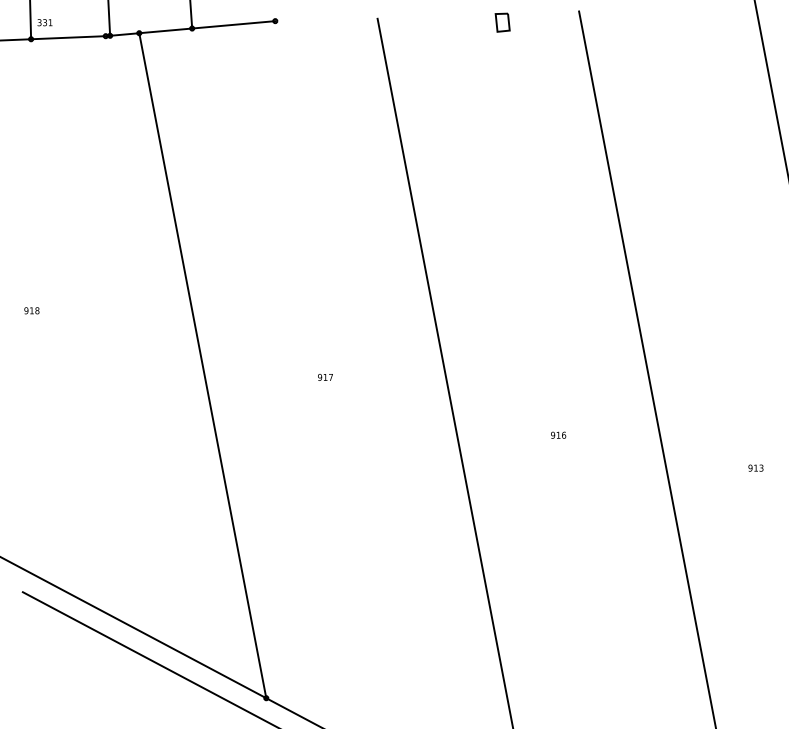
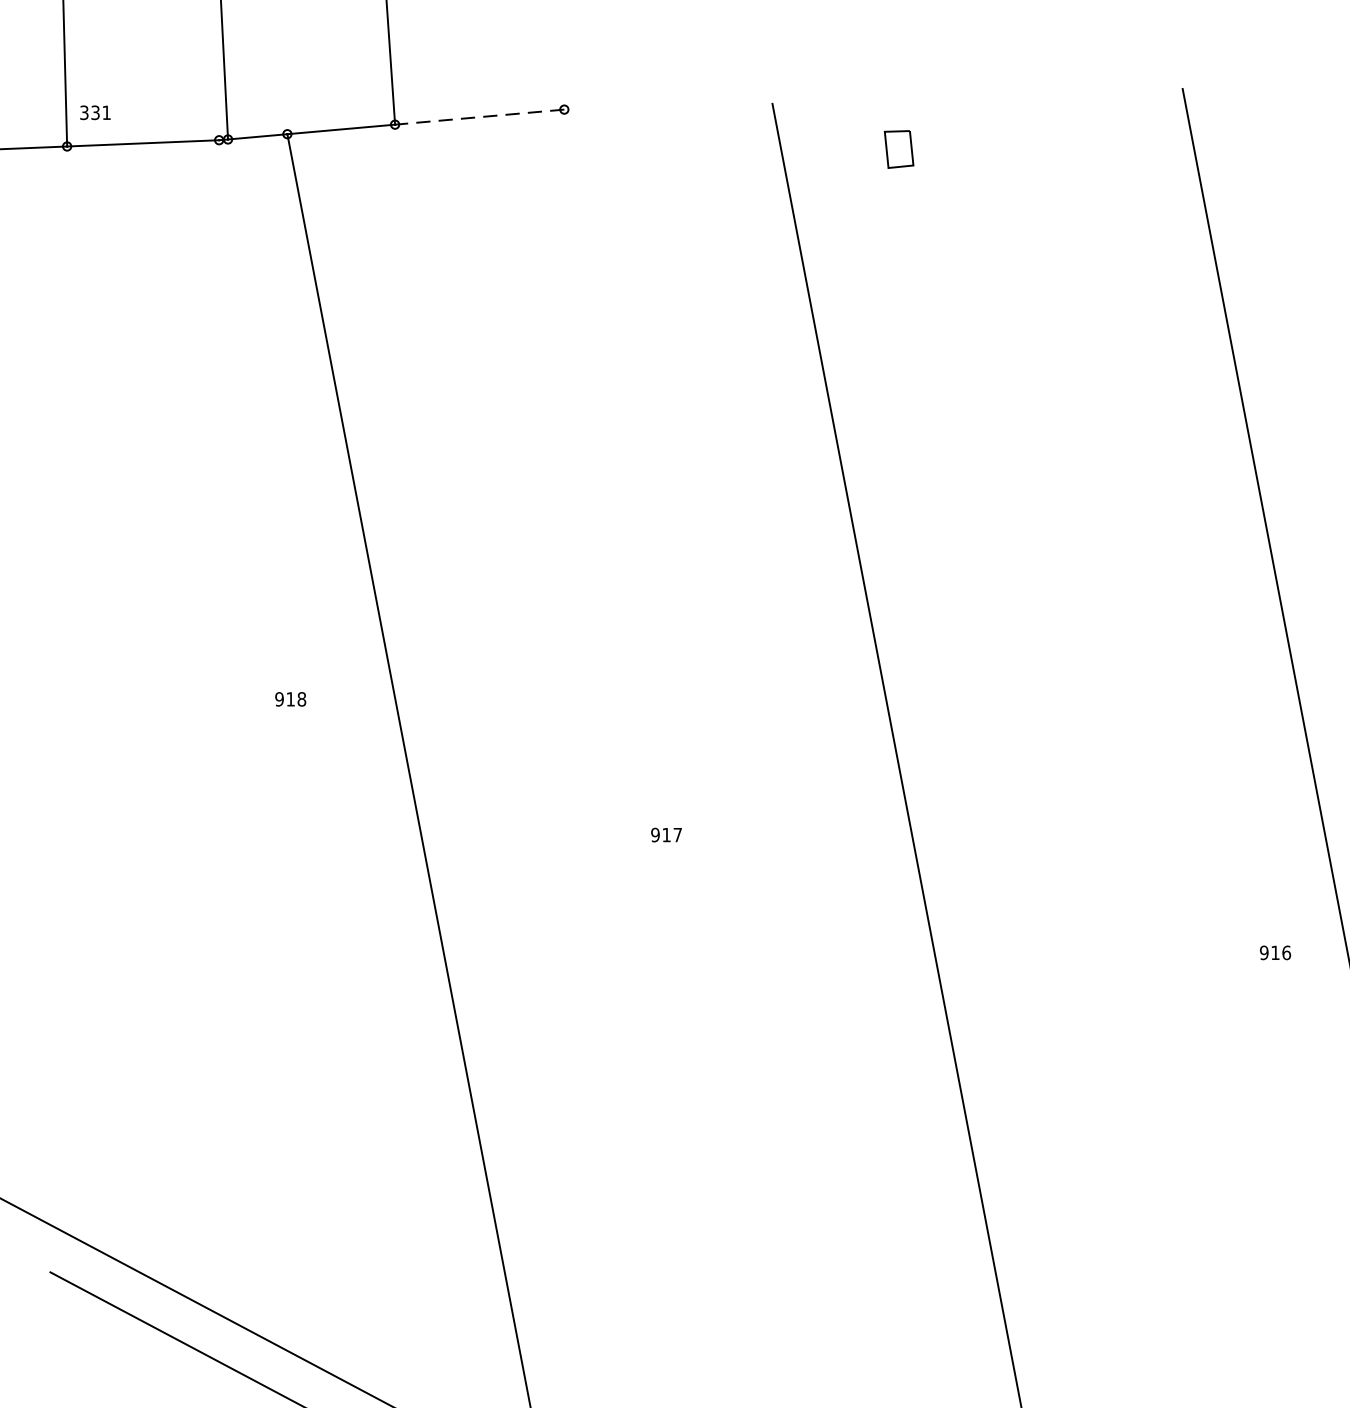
part: (502, 22) -> (898, 149), moved
line: (233, 24) -> (479, 116), solid -> dashed
text: (31, 310) -> (289, 698), moved
text: (558, 434) -> (1275, 951), moved

